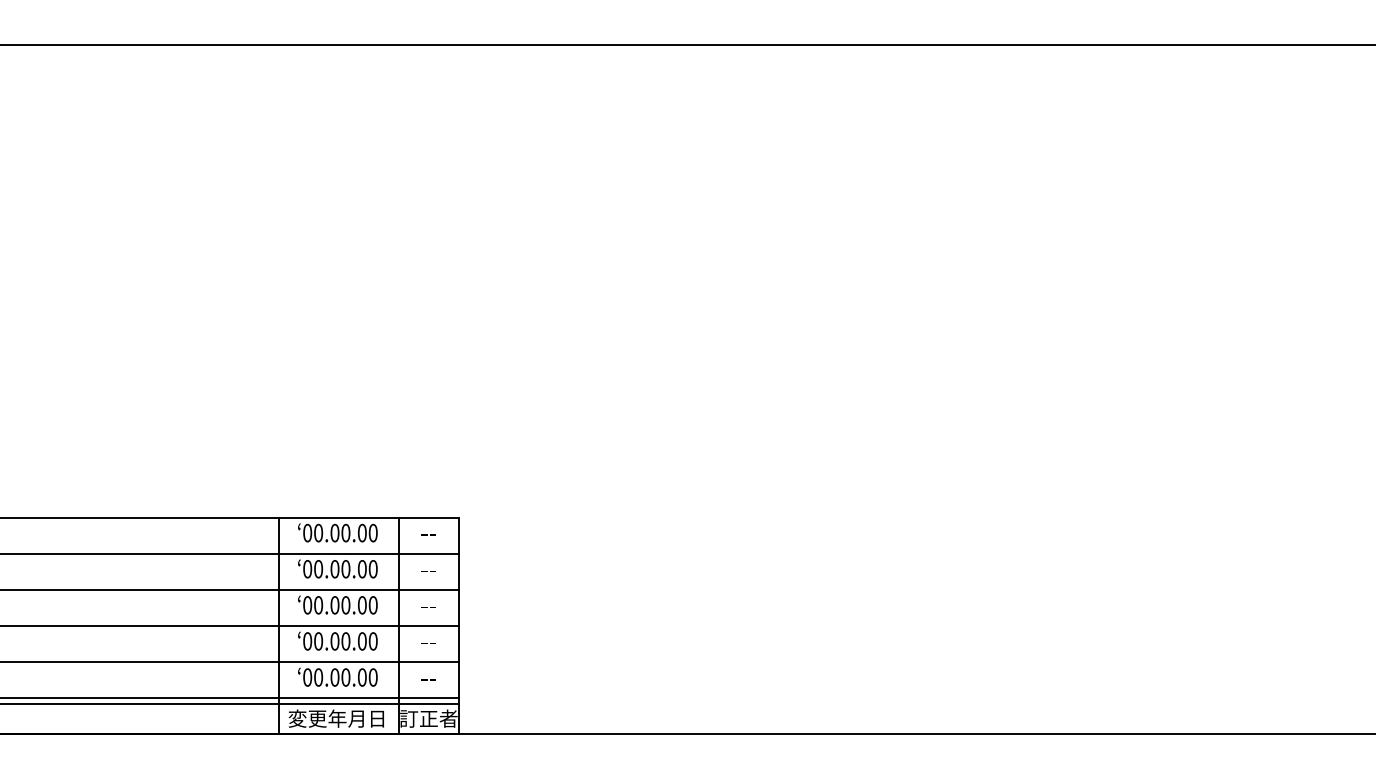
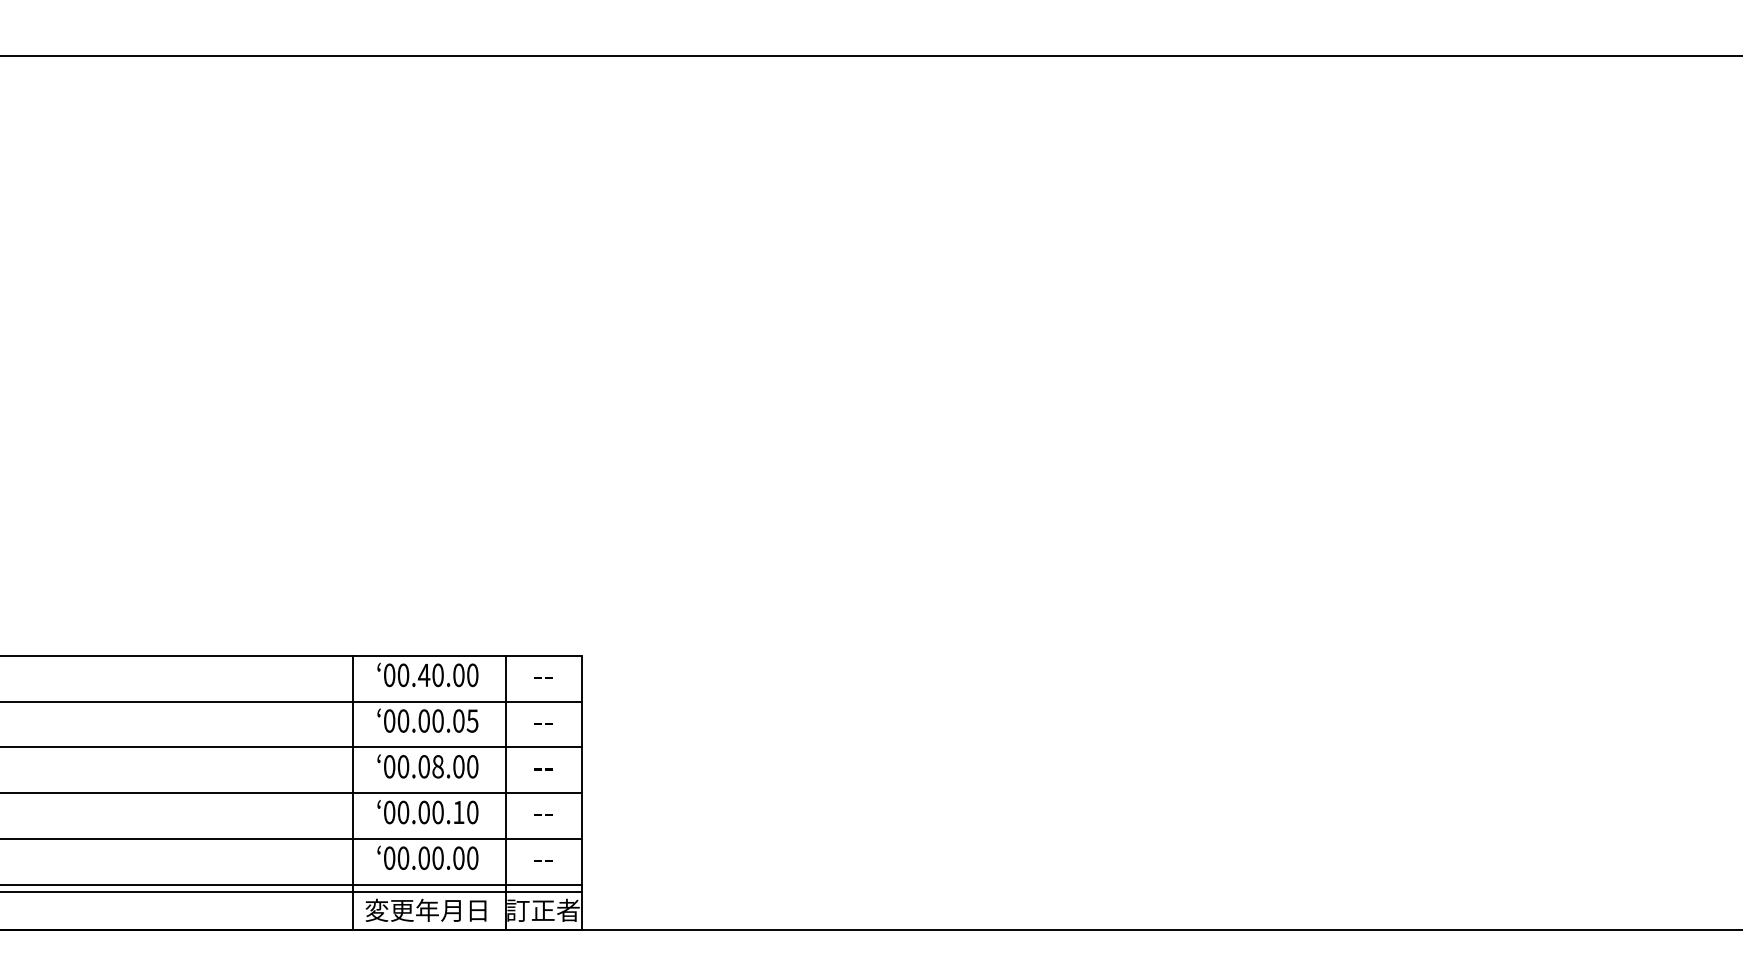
text: (334, 532) -> (423, 674), 00.00.00 -> 00.40.00
text: (372, 569) -> (471, 721), 00.00.00 -> 00.00.05
text: (345, 605) -> (437, 766), 00.00.00 -> 00.08.00
text: (362, 641) -> (459, 812), 00.00.00 -> 00.00.10

